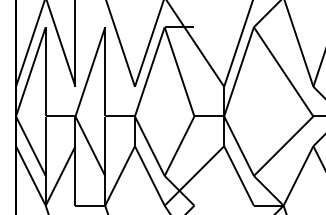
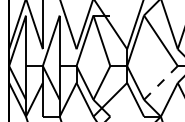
line: (282, 145) -> (160, 82), solid -> dashed

